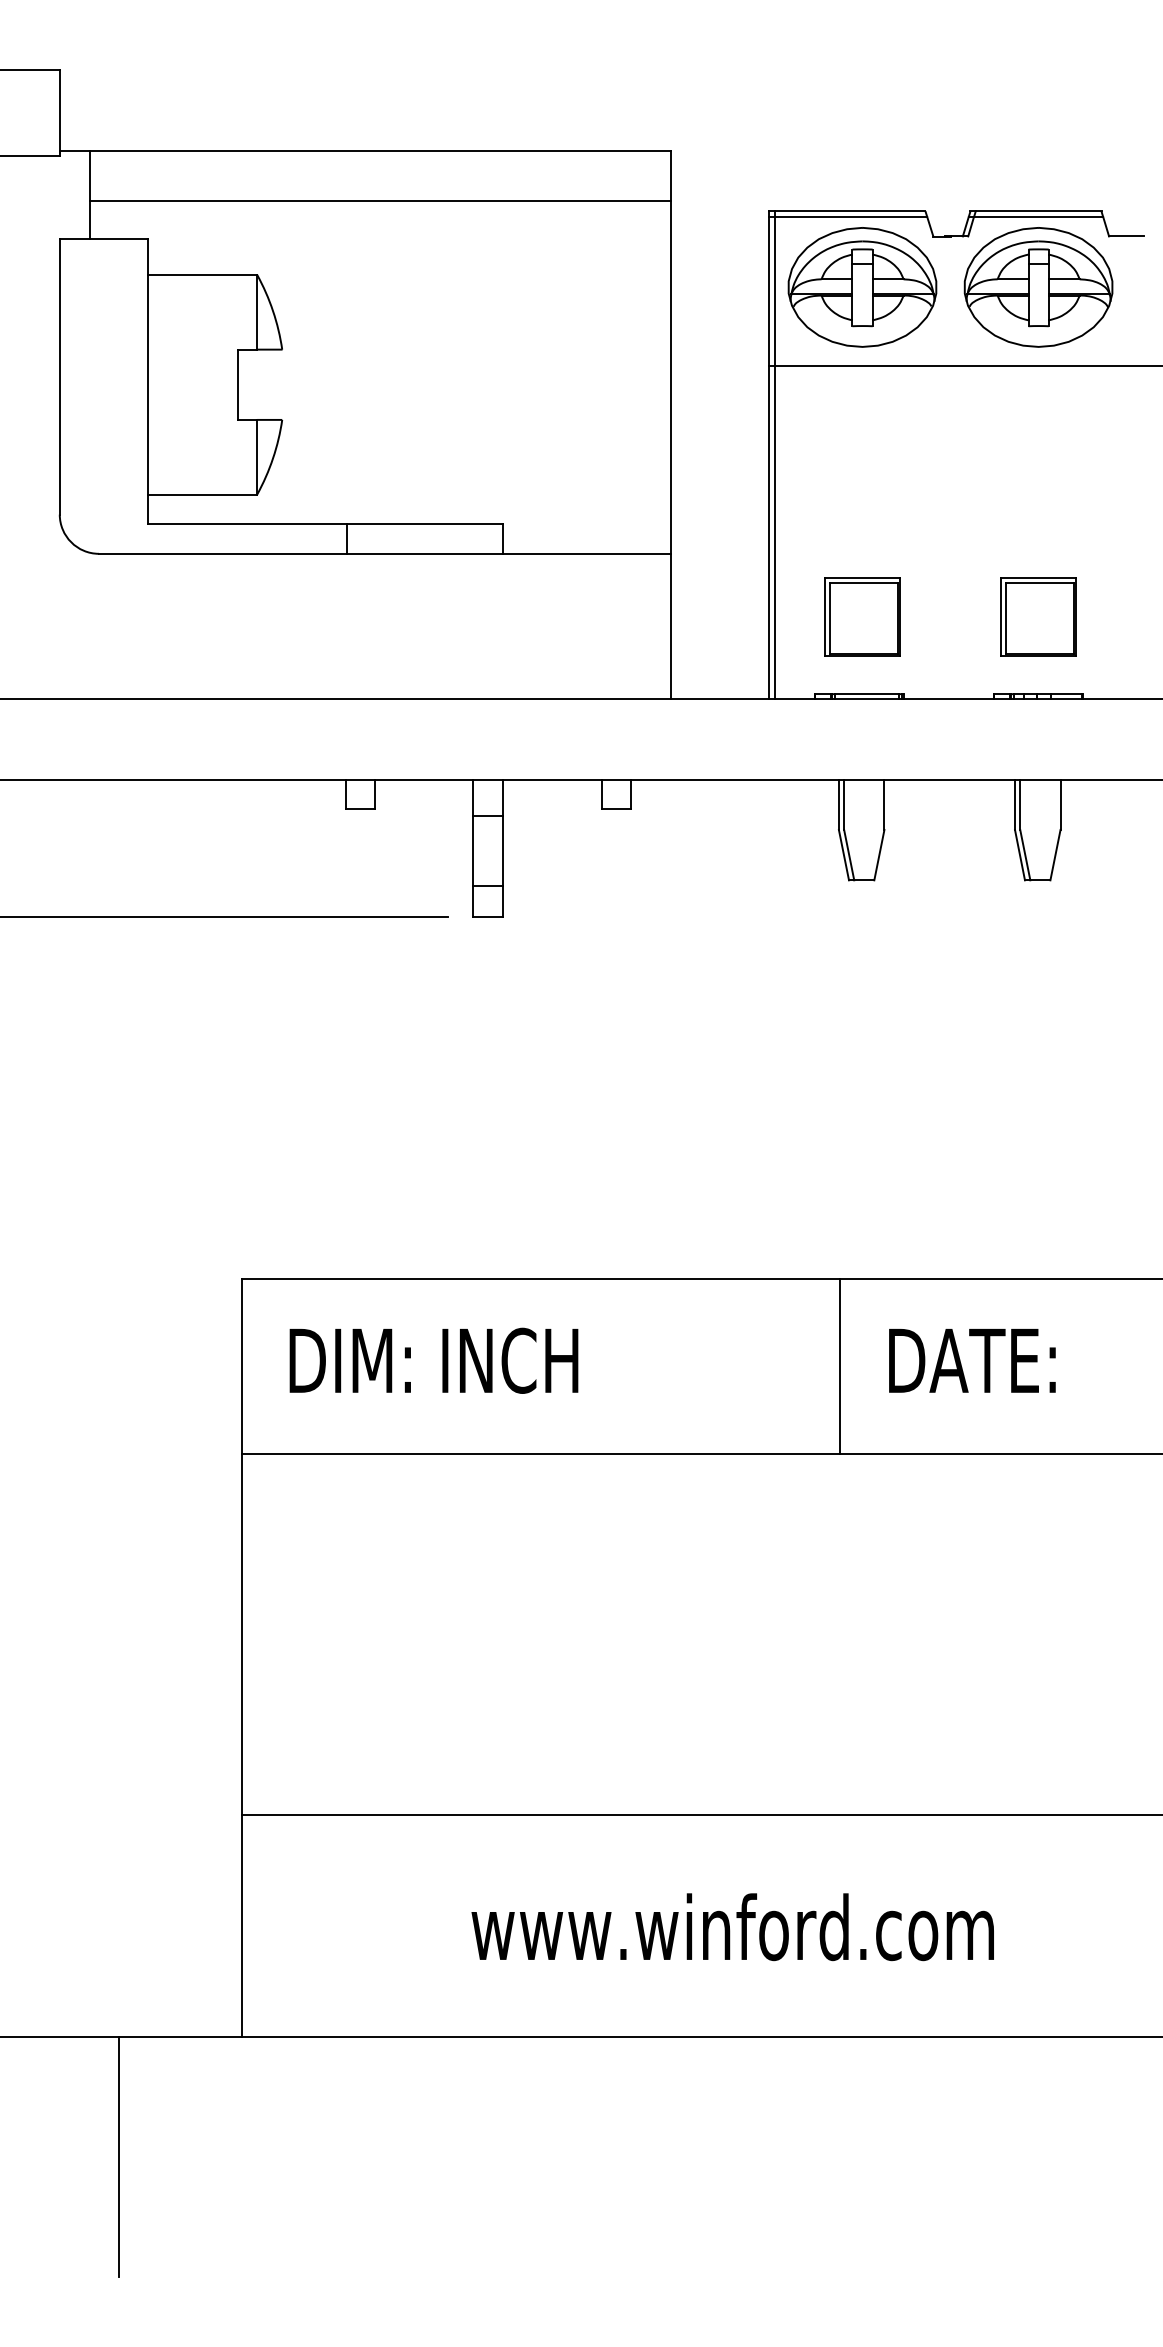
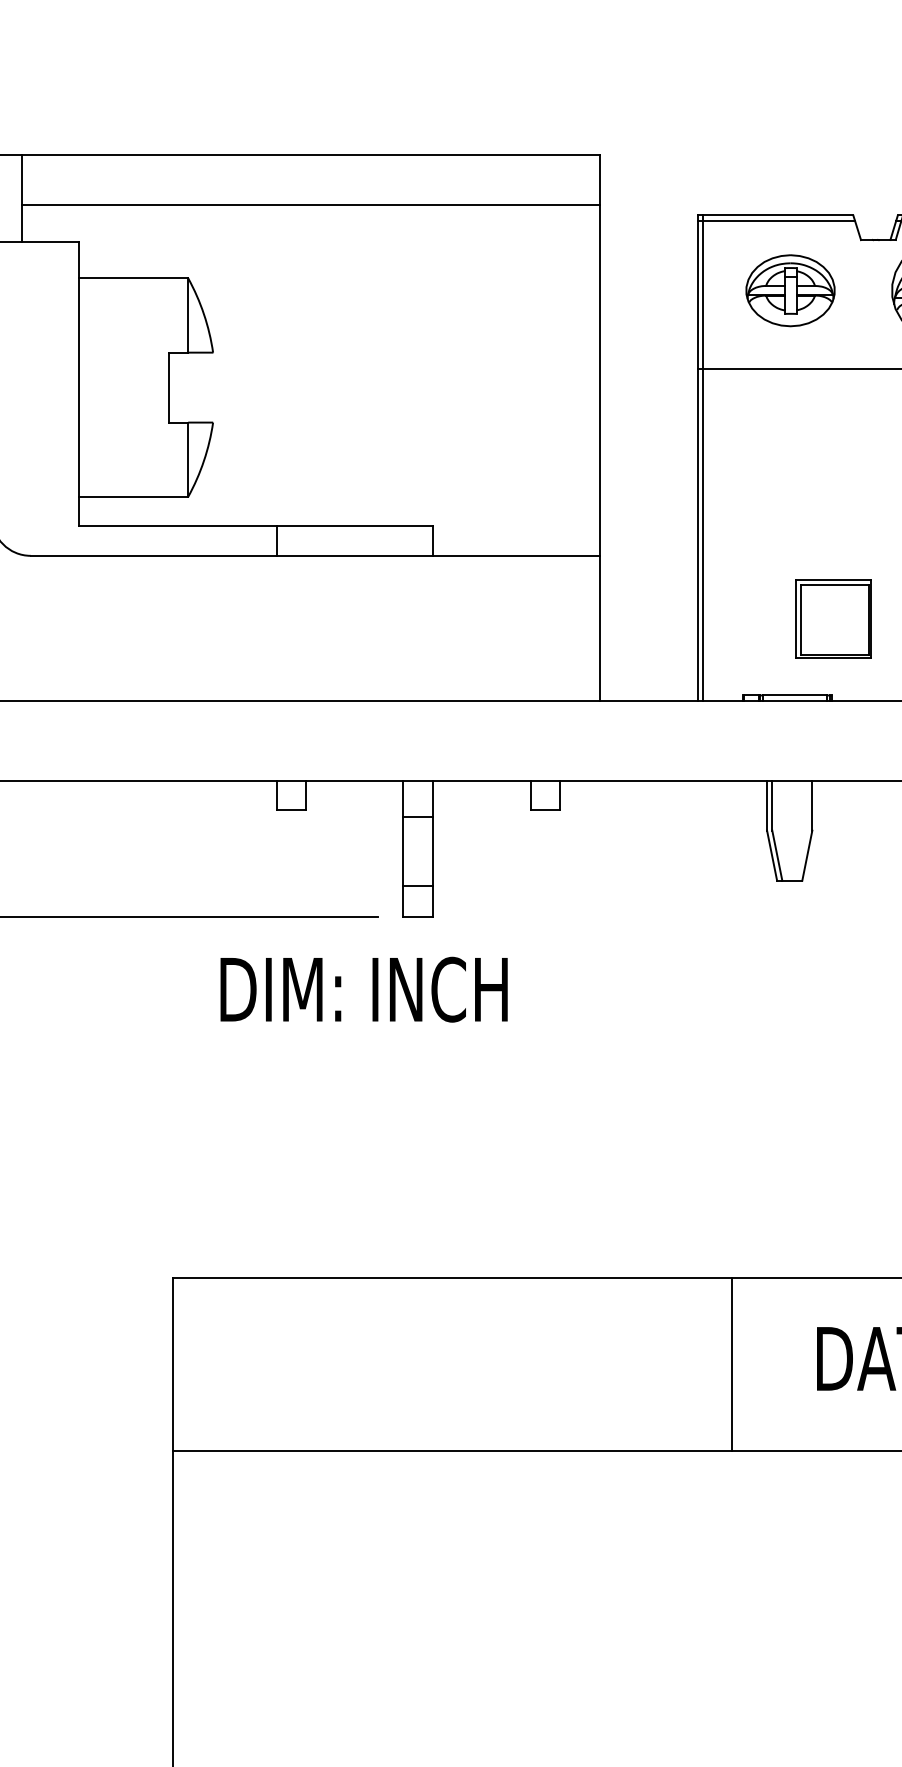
part: (862, 287) -> (790, 290), size x0.6
part: (862, 616) -> (833, 618), moved
text: (433, 1360) -> (363, 989), moved
line: (839, 1366) -> (731, 1364), moved

